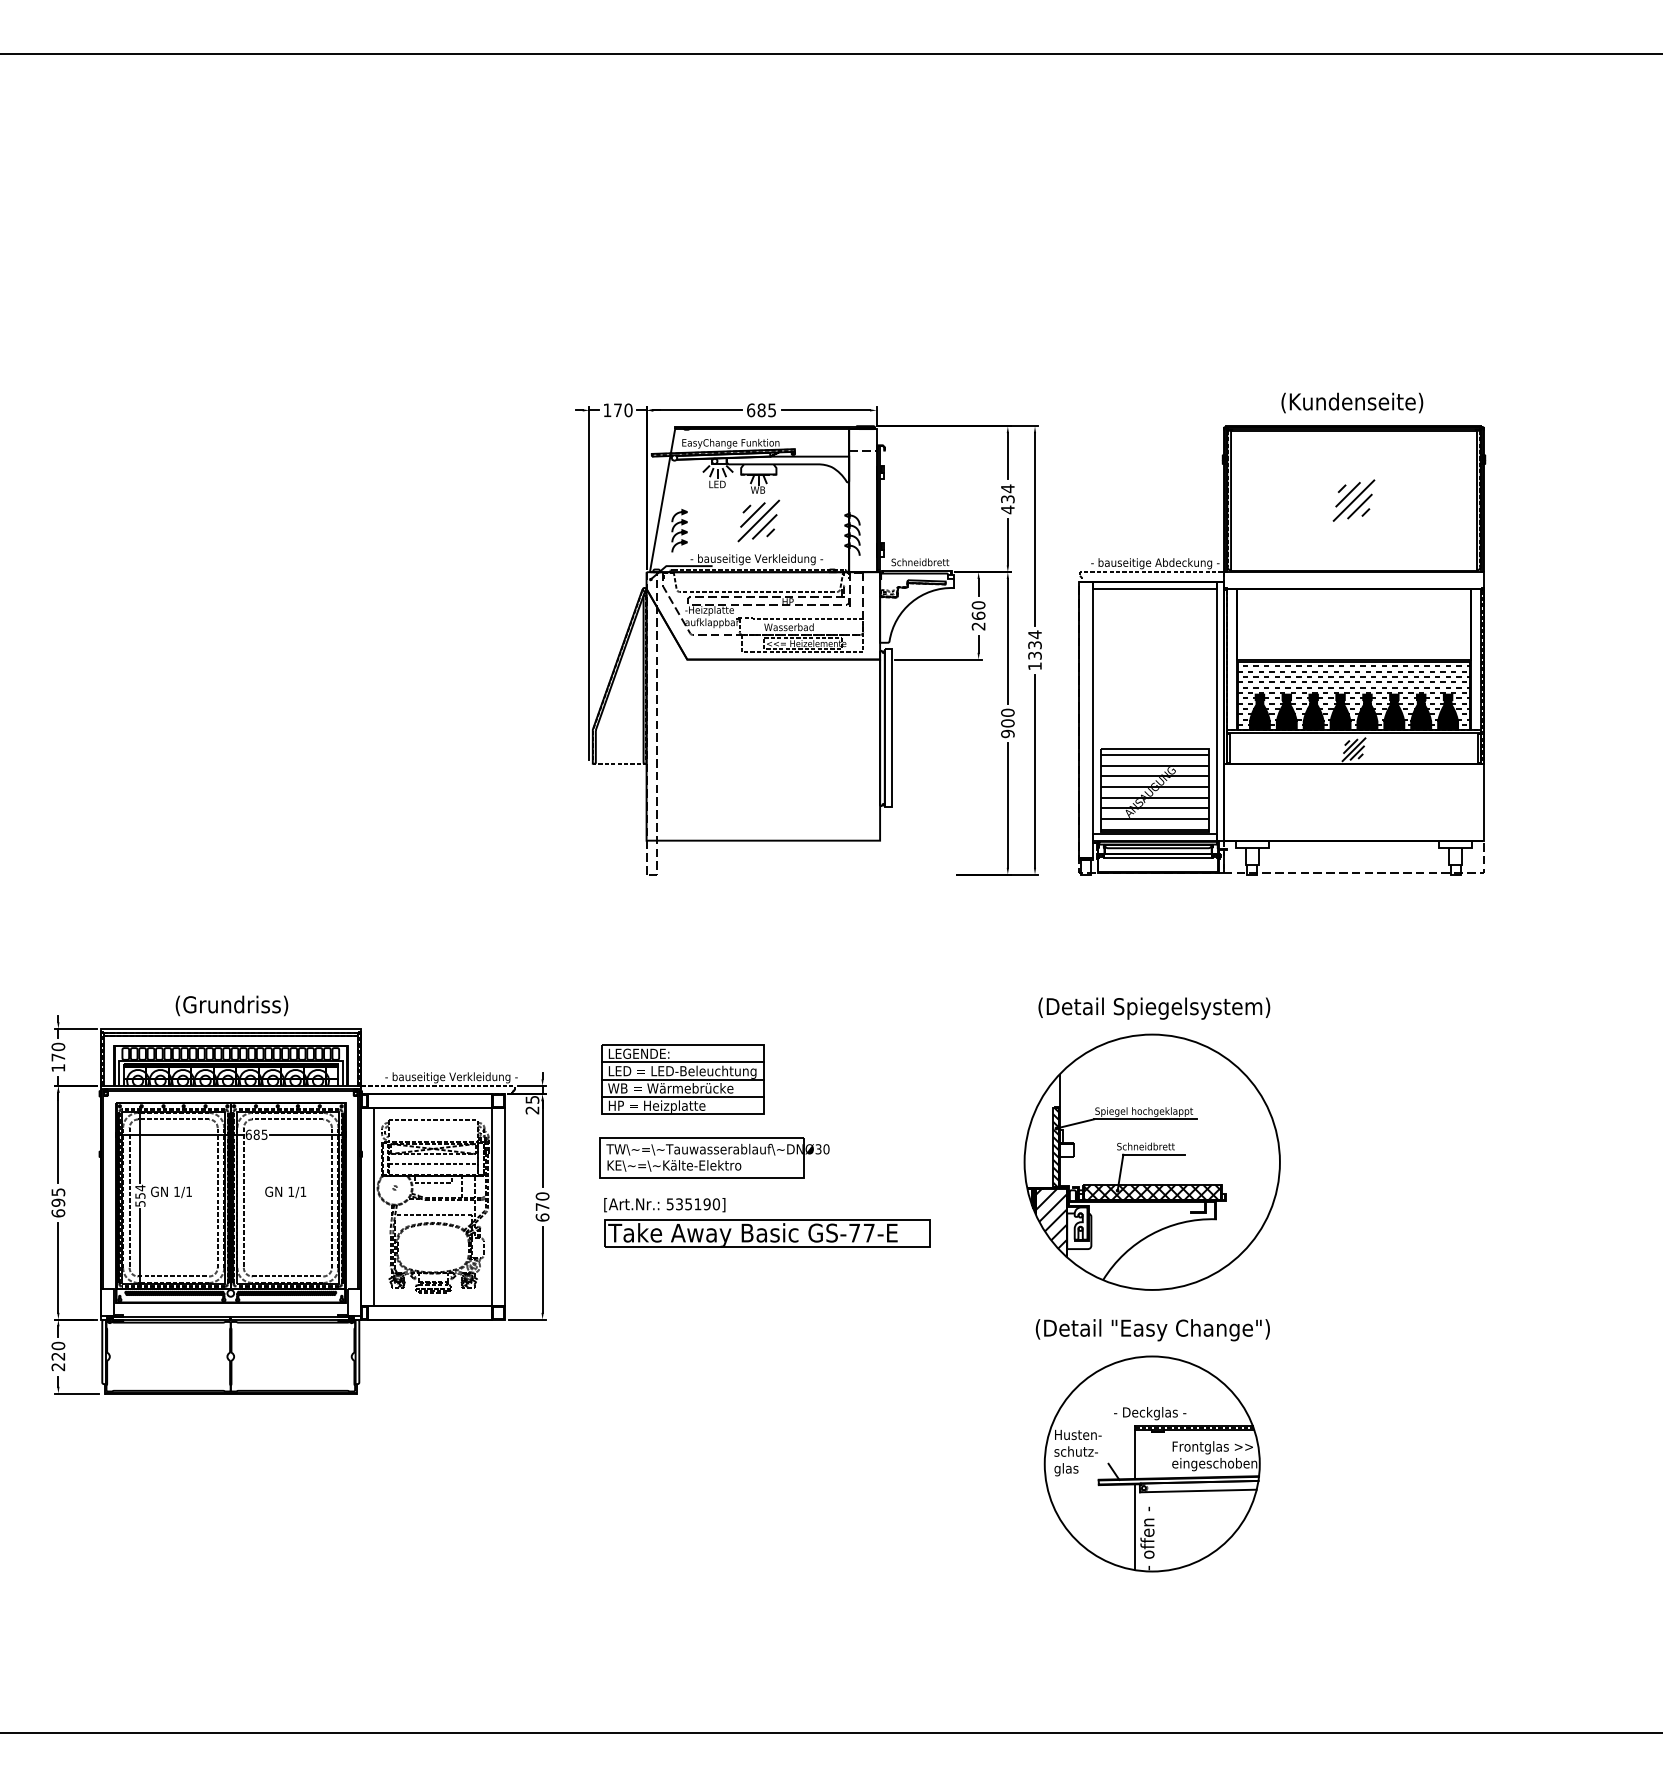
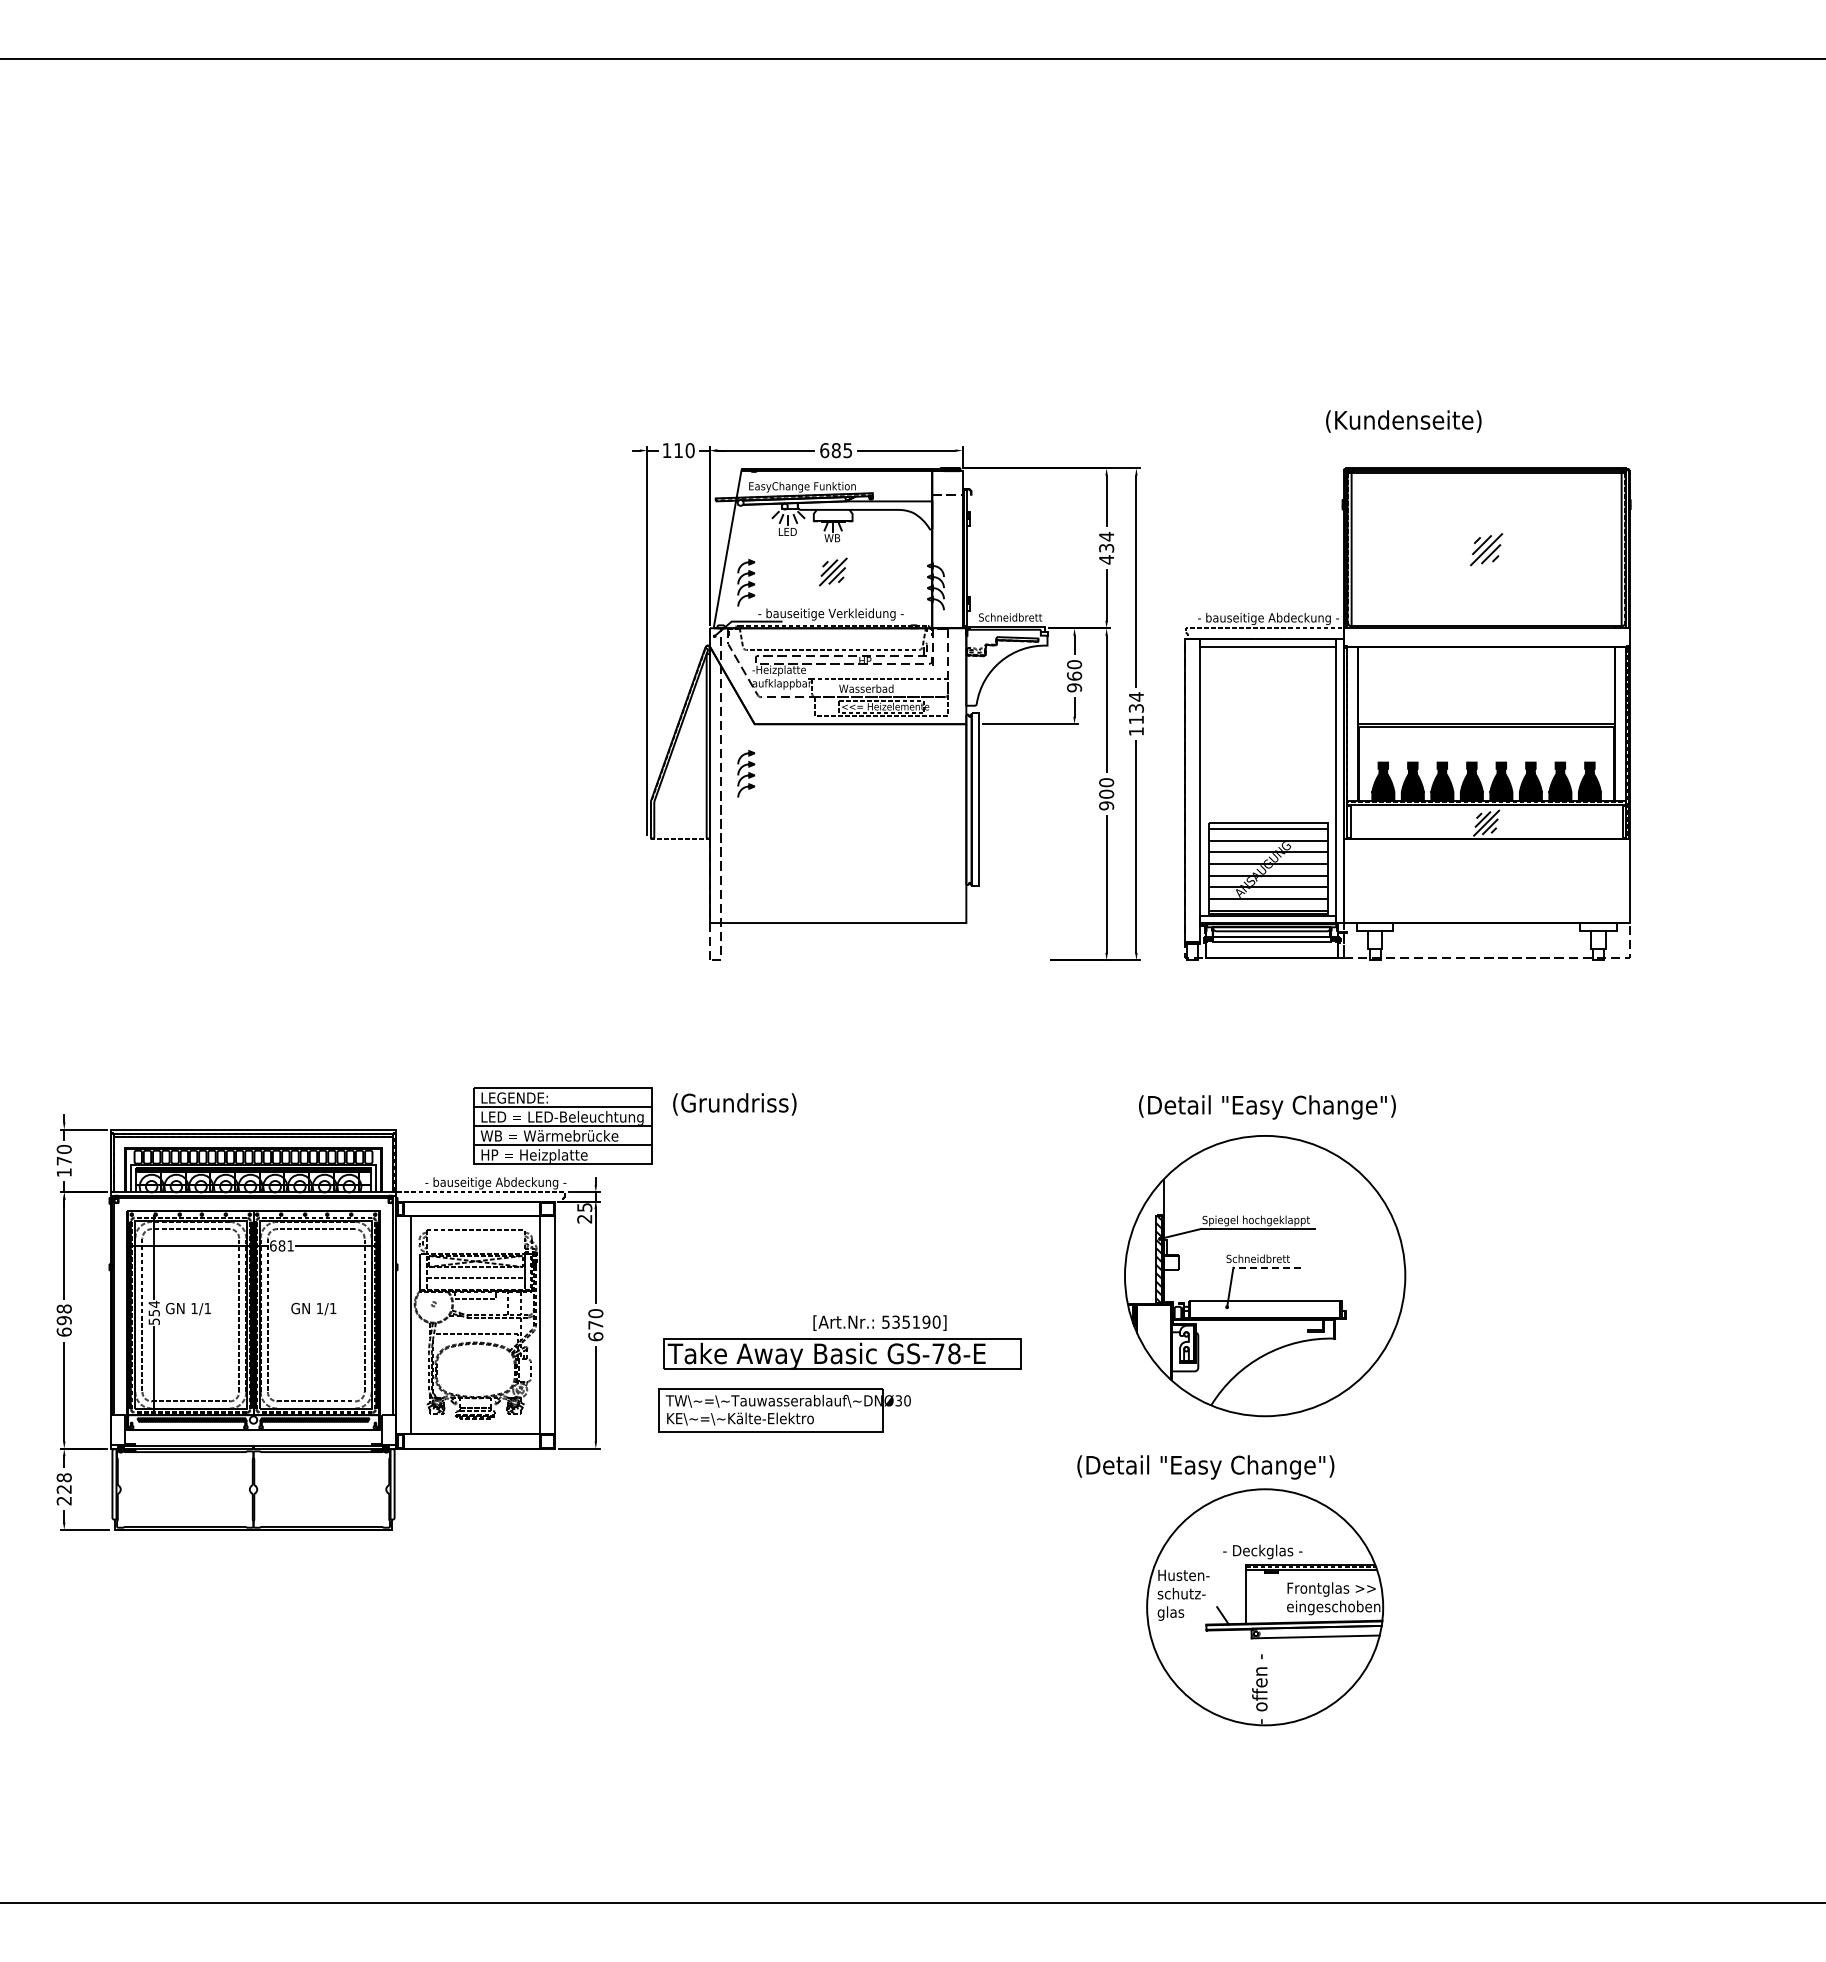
text: (1352, 402) -> (1403, 421), moved
text: (617, 410) -> (678, 450), 170 -> 110
part: (1353, 500) -> (1486, 549), size x0.7
part: (759, 520) -> (833, 571), size x0.6
text: (978, 626) -> (1074, 687), 260 -> 960
text: (1034, 655) -> (1135, 719), 1334 -> 1134
hatch: (1353, 695) -> (1486, 763), removed
part: (679, 704) -> (746, 773), added
text: (231, 1005) -> (734, 1104), moved
text: (1154, 1008) -> (1267, 1107), (Detail Spiegelsystem) -> (Detail "Easy Change")
text: (451, 1077) -> (495, 1183), - bauseitige Verkleidung - -> - bauseitige Abdeckung -
part: (682, 1078) -> (562, 1125), moved
text: (264, 1134) -> (290, 1245), 685 -> 681
line: (1154, 1154) -> (1267, 1267), solid -> dashed
part: (714, 1158) -> (784, 1410), moved
text: (57, 1191) -> (63, 1308), 695 -> 698
hatch: (1152, 1191) -> (1265, 1308), removed
text: (664, 1204) -> (879, 1322), moved
hatch: (1050, 1222) -> (1153, 1342), removed
text: (869, 1232) -> (954, 1353), GS-77-E -> GS-78-E
text: (1152, 1330) -> (1205, 1467), moved
text: (58, 1345) -> (64, 1477), 220 -> 228
line: (1135, 1527) -> (1246, 1676), removed

